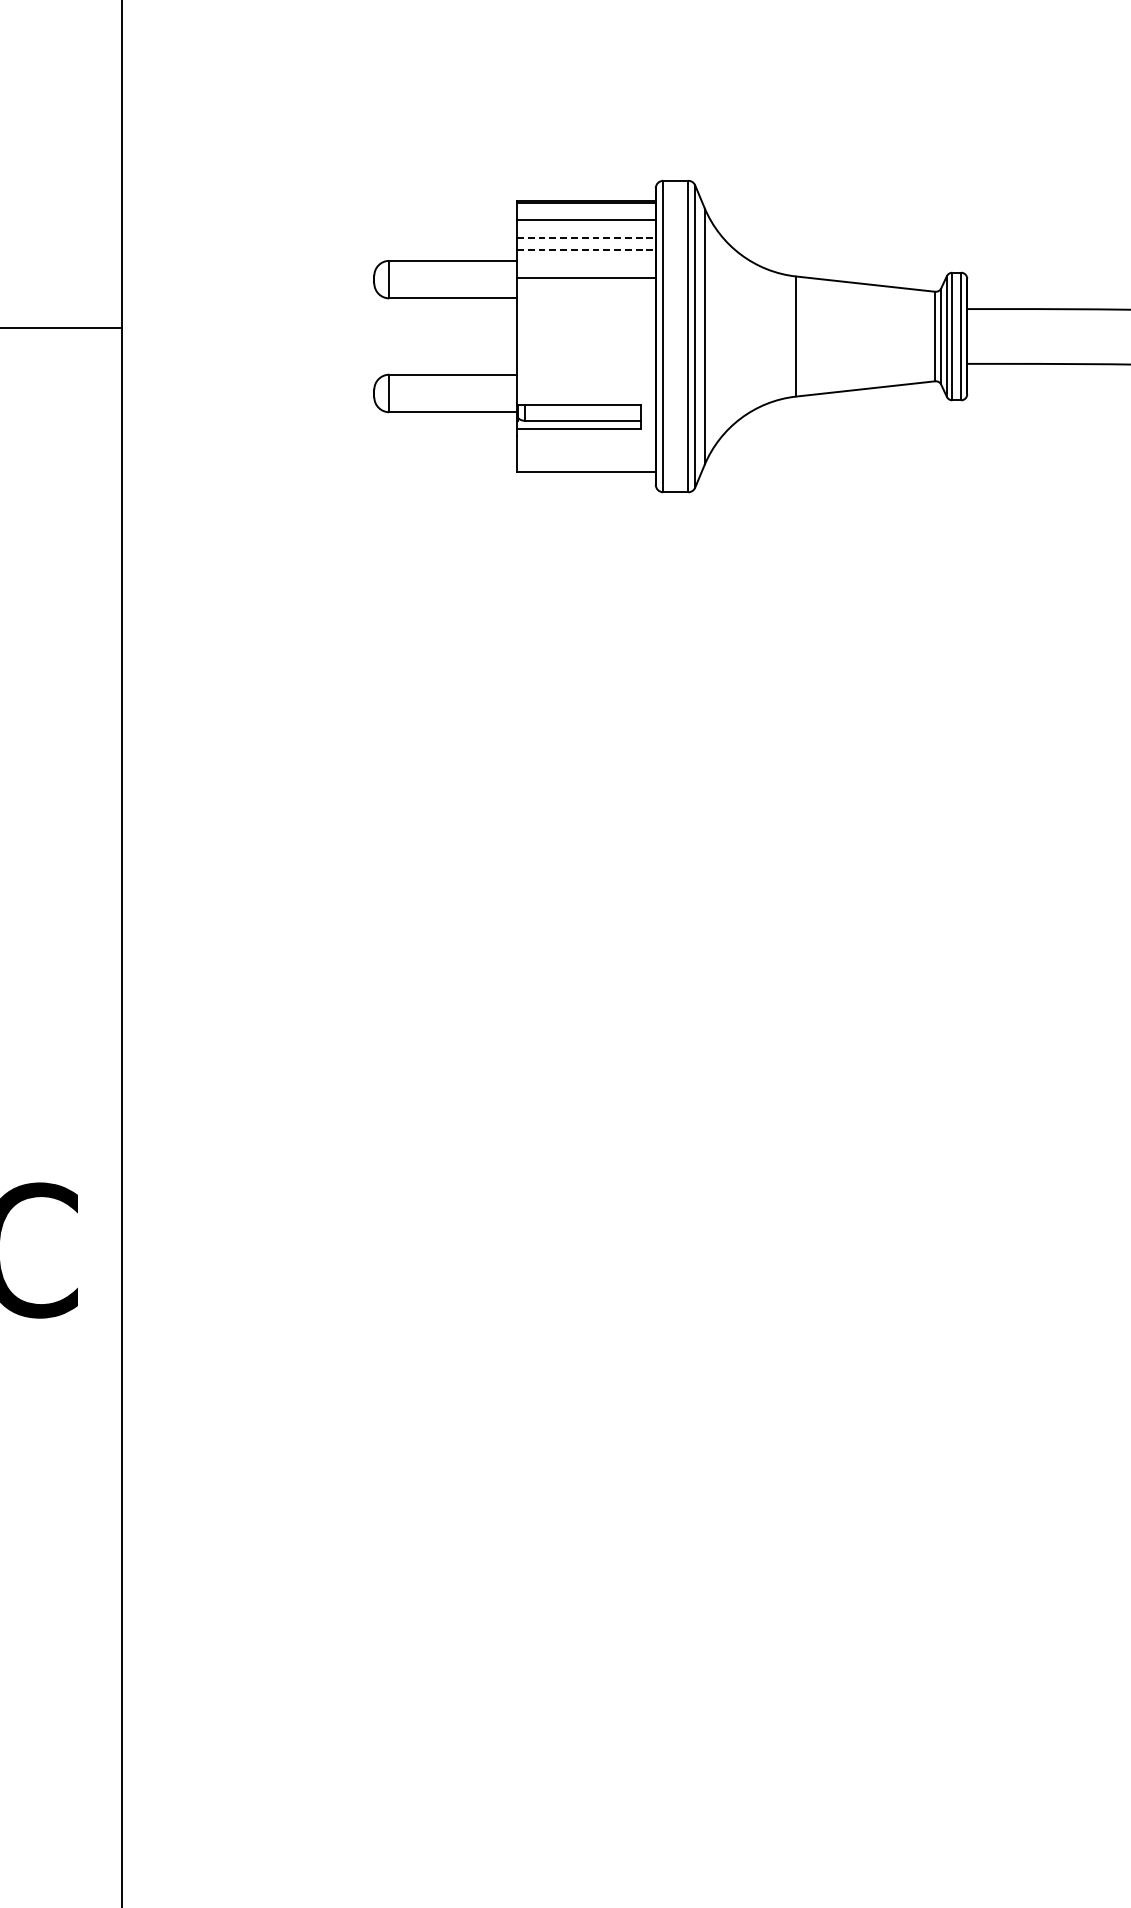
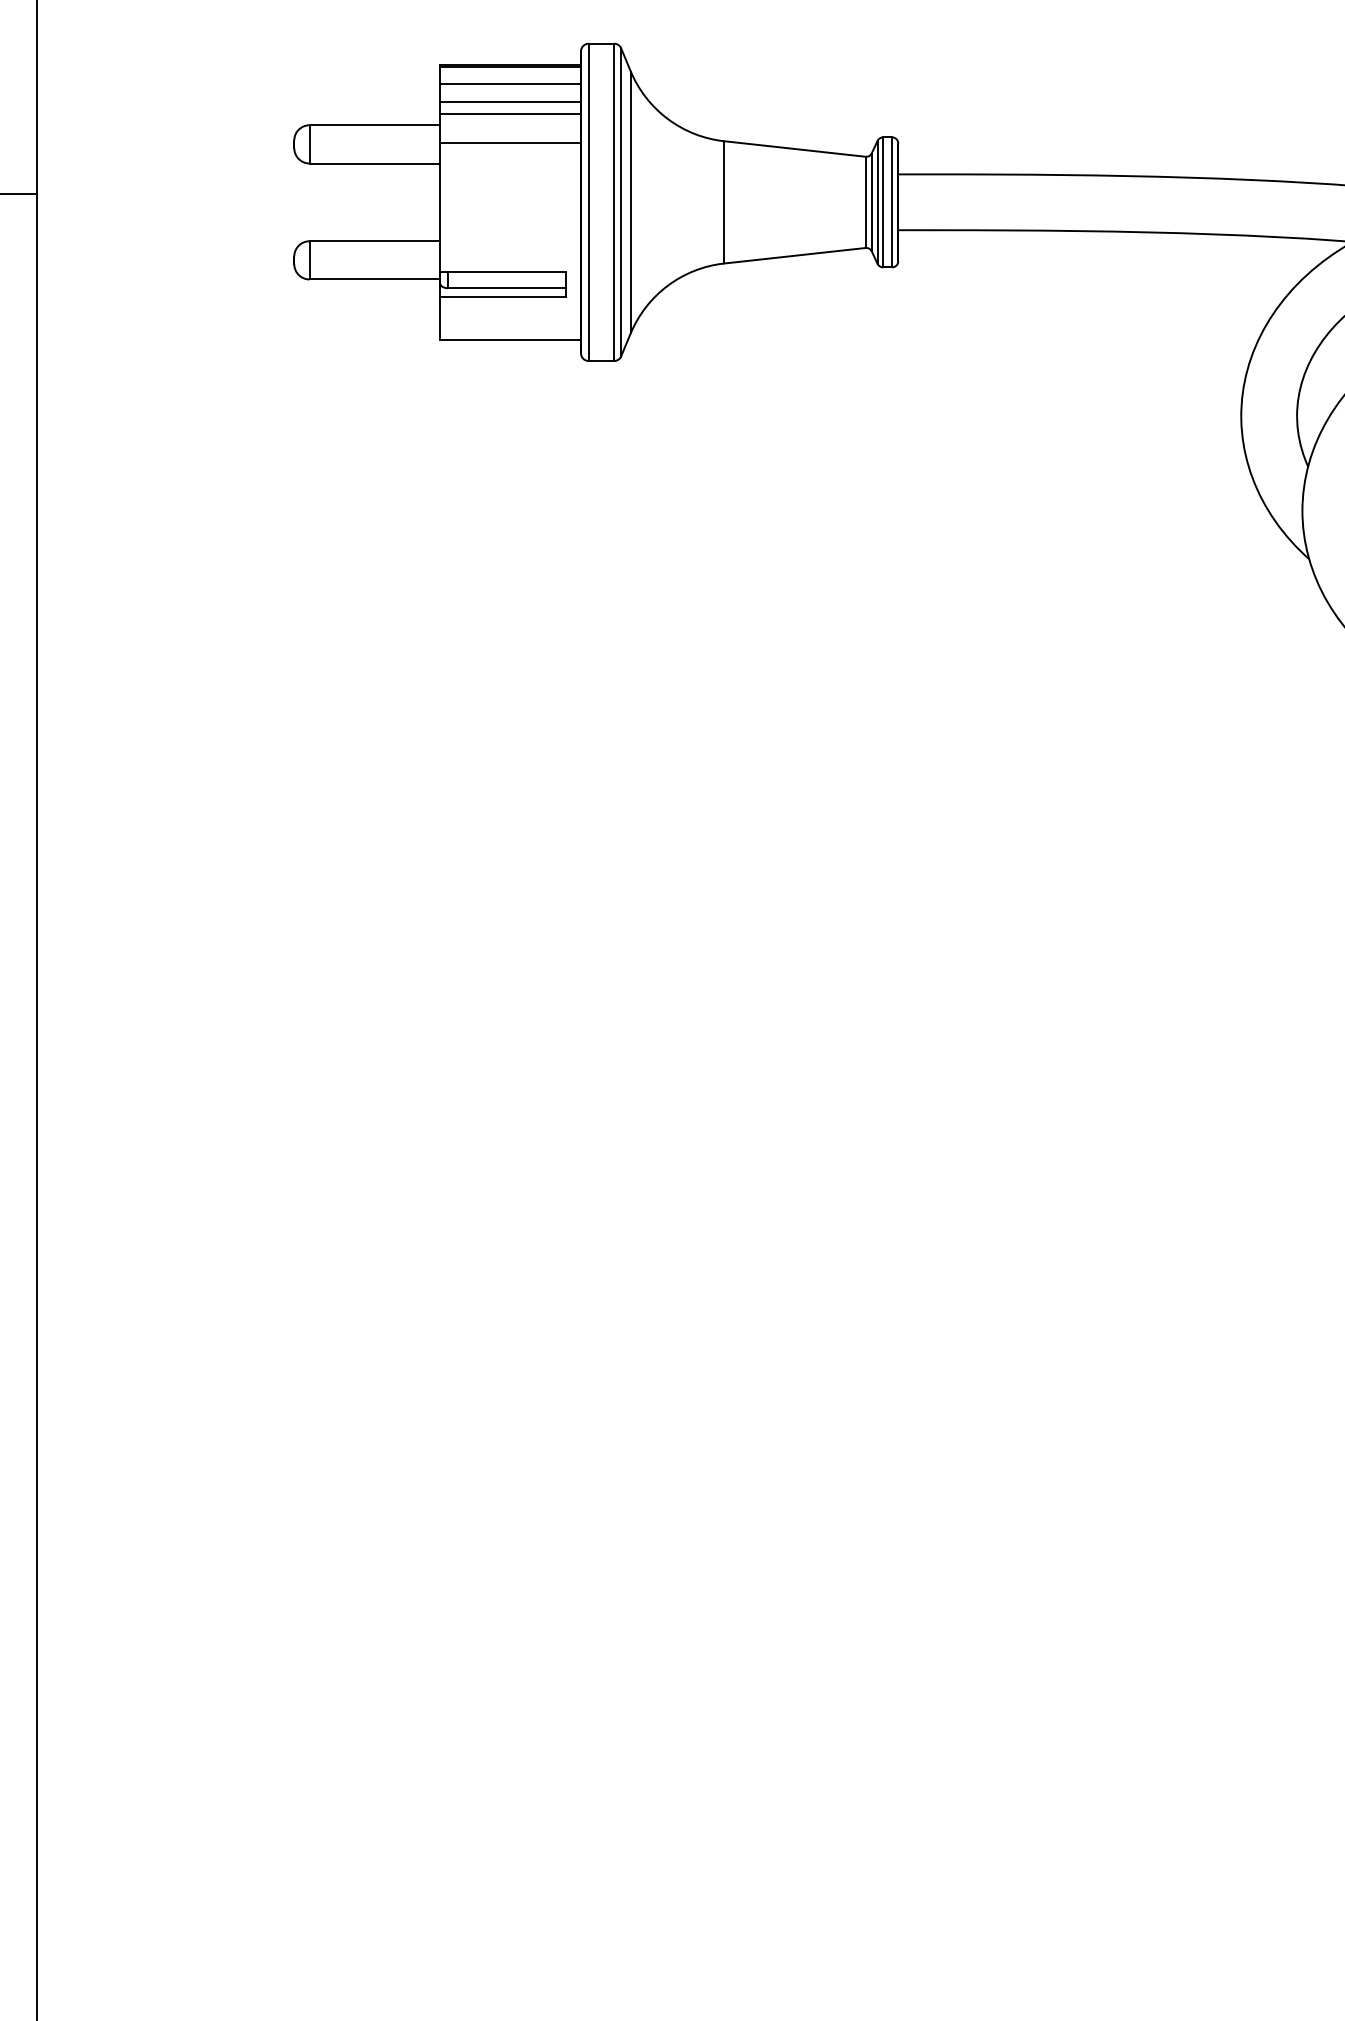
line: (586, 238) -> (510, 102), dashed -> solid
line: (586, 249) -> (510, 113), dashed -> solid

